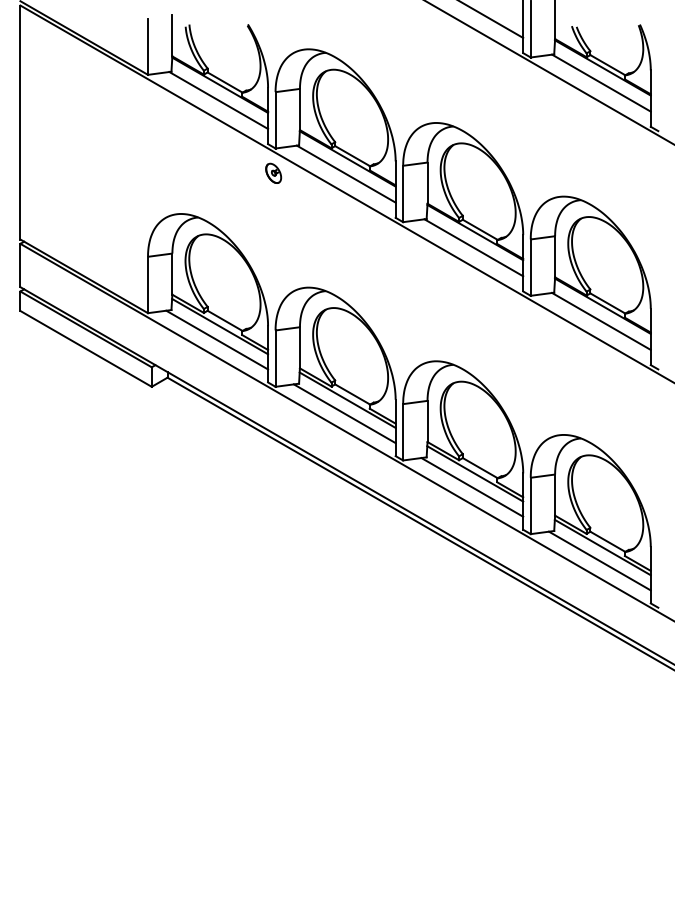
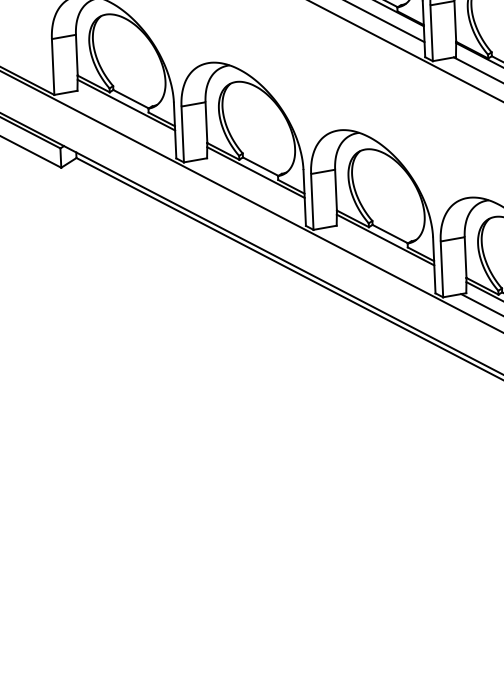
line: (217, 339) -> (124, 118), removed
line: (344, 413) -> (253, 185), removed
line: (472, 487) -> (383, 253), removed

